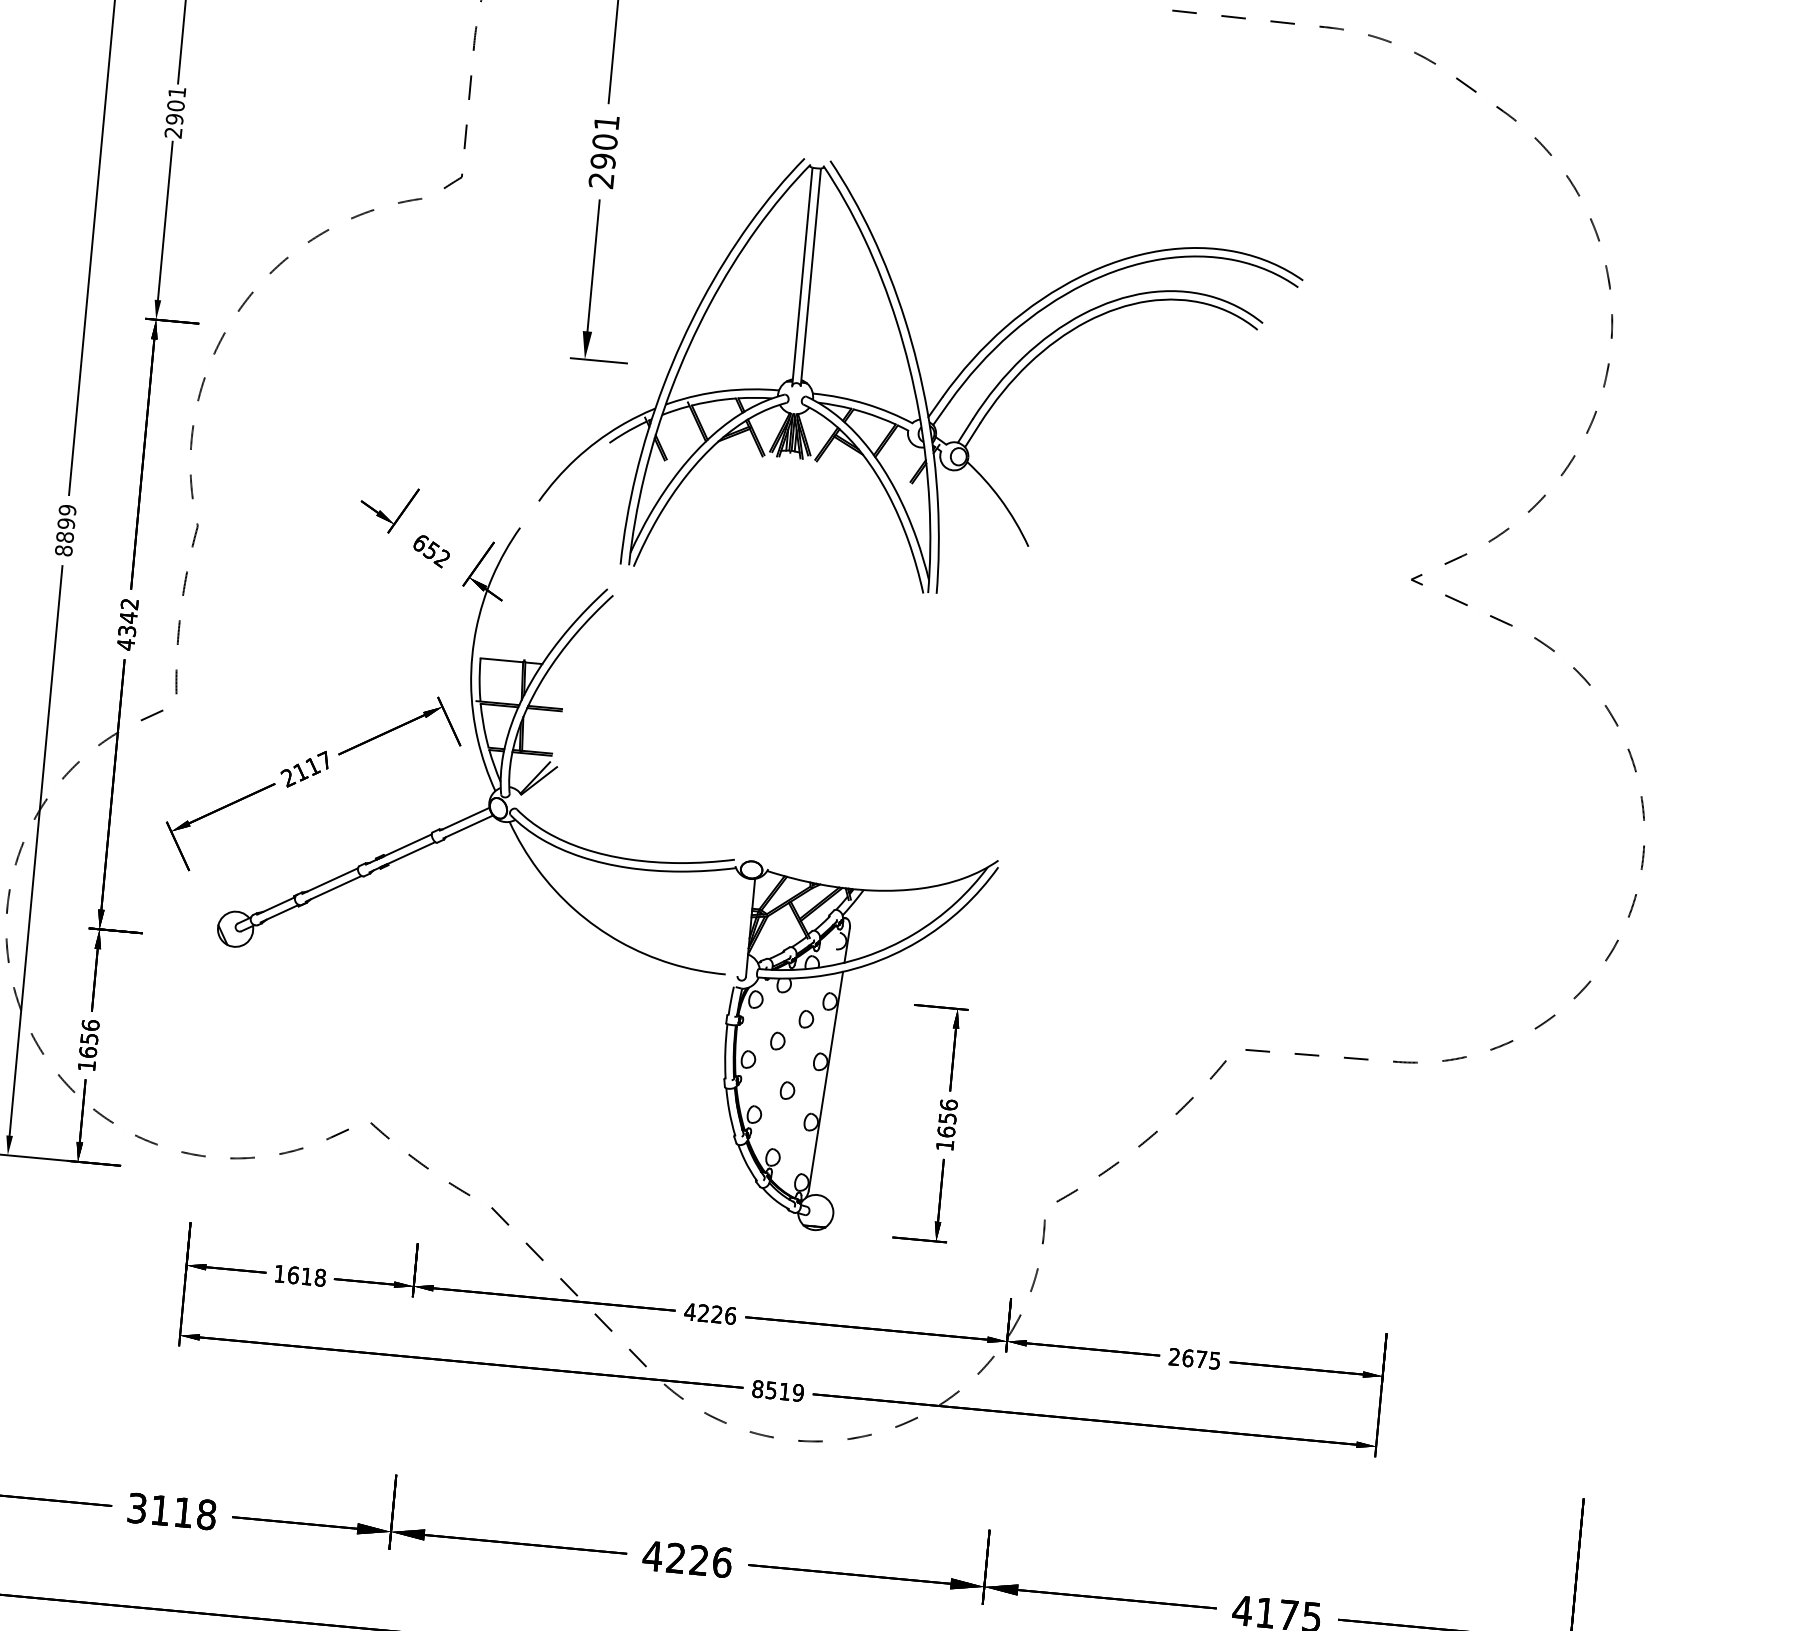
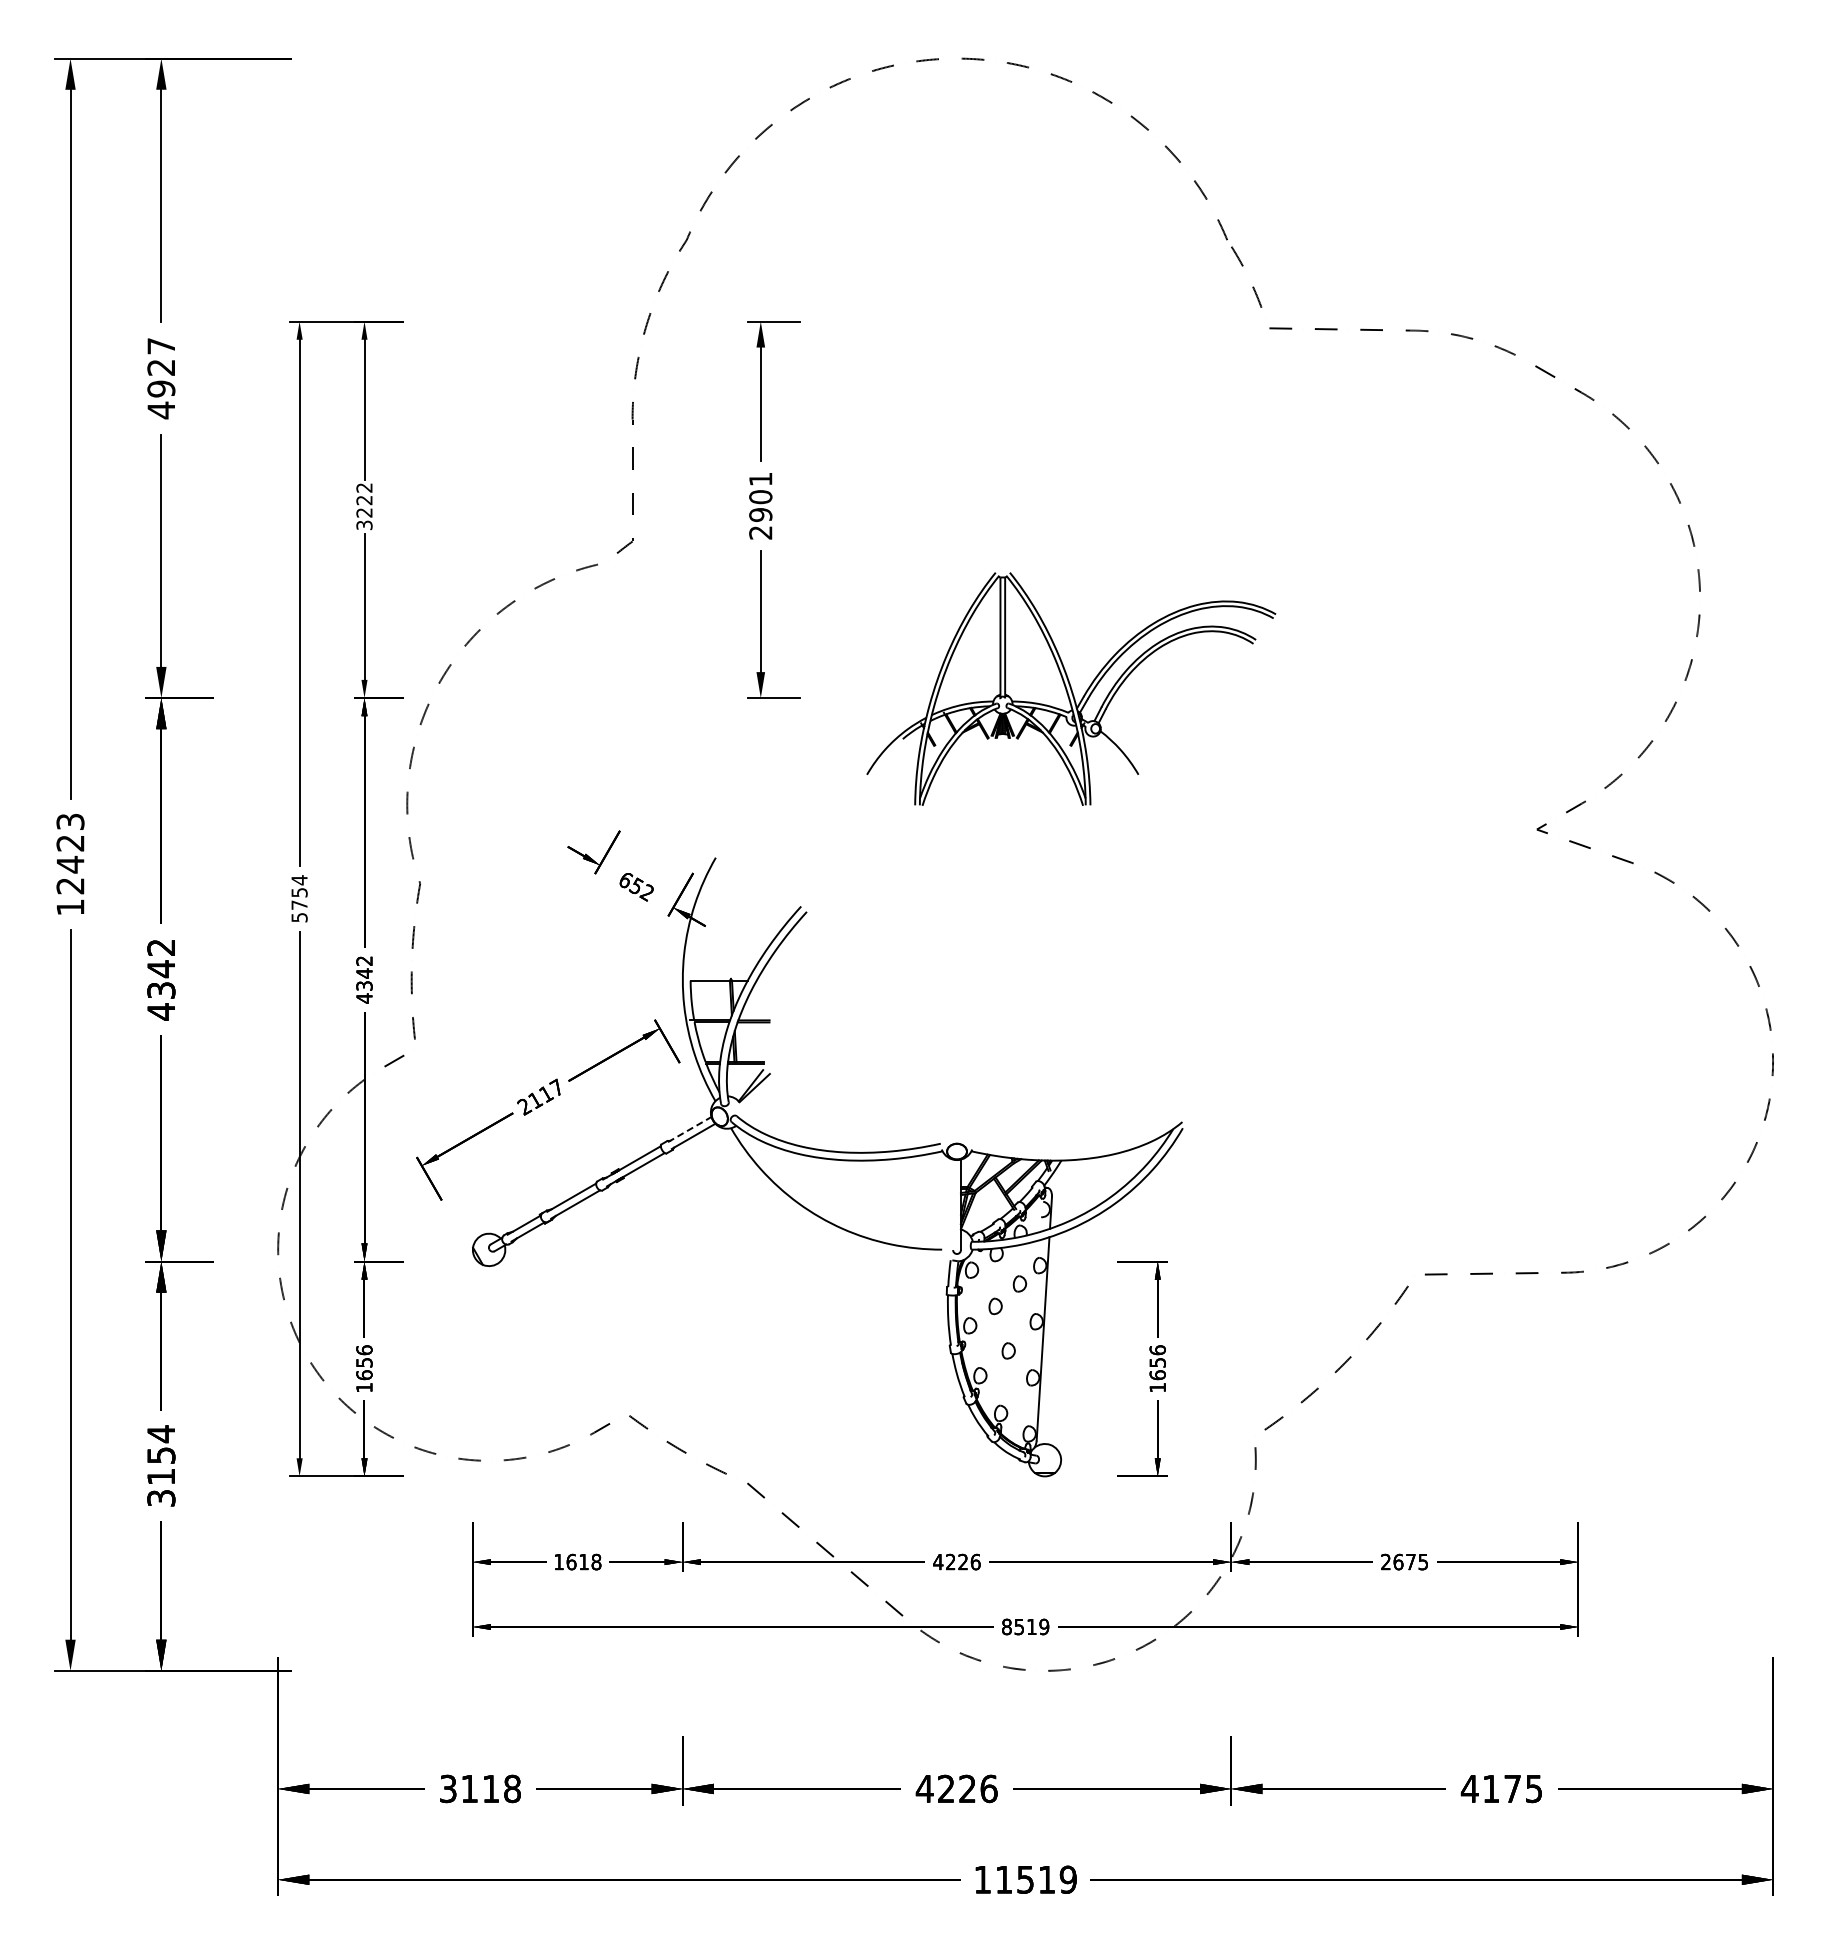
text: (175, 112) -> (364, 506), 2901 -> 3222
part: (921, 380) -> (1071, 688), size x0.6
text: (65, 530) -> (299, 898), 8899 -> 5754
line: (465, 819) -> (690, 1129), solid -> dashed

